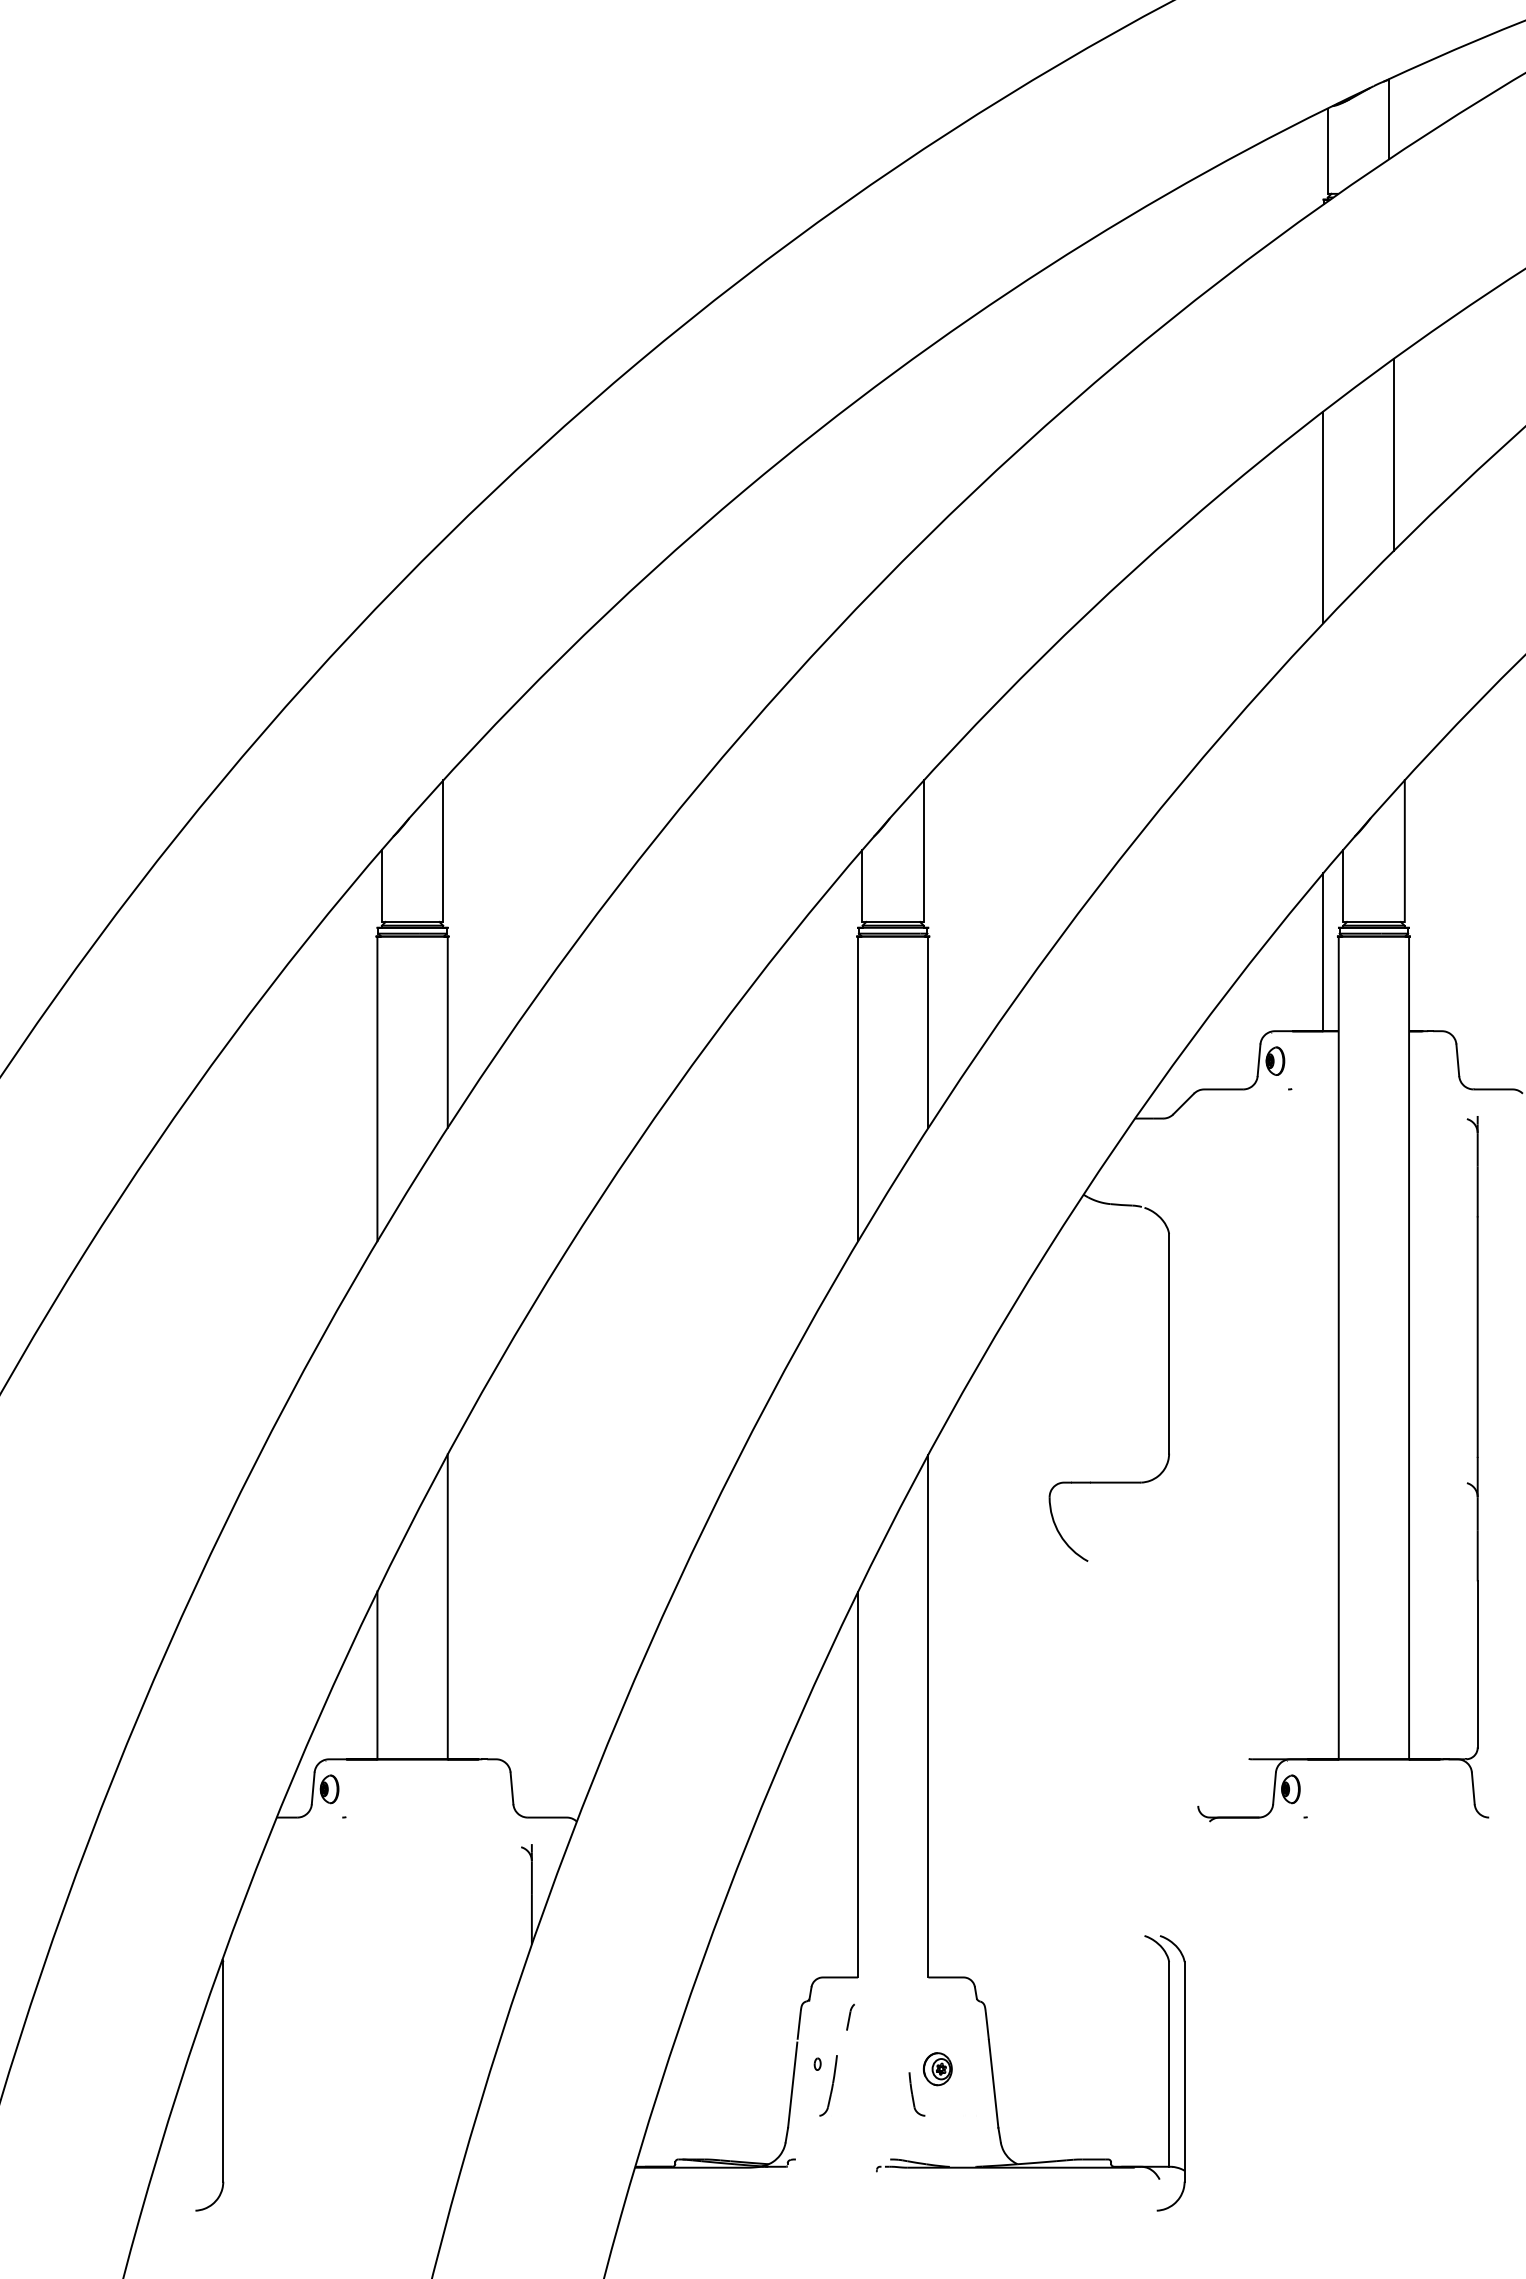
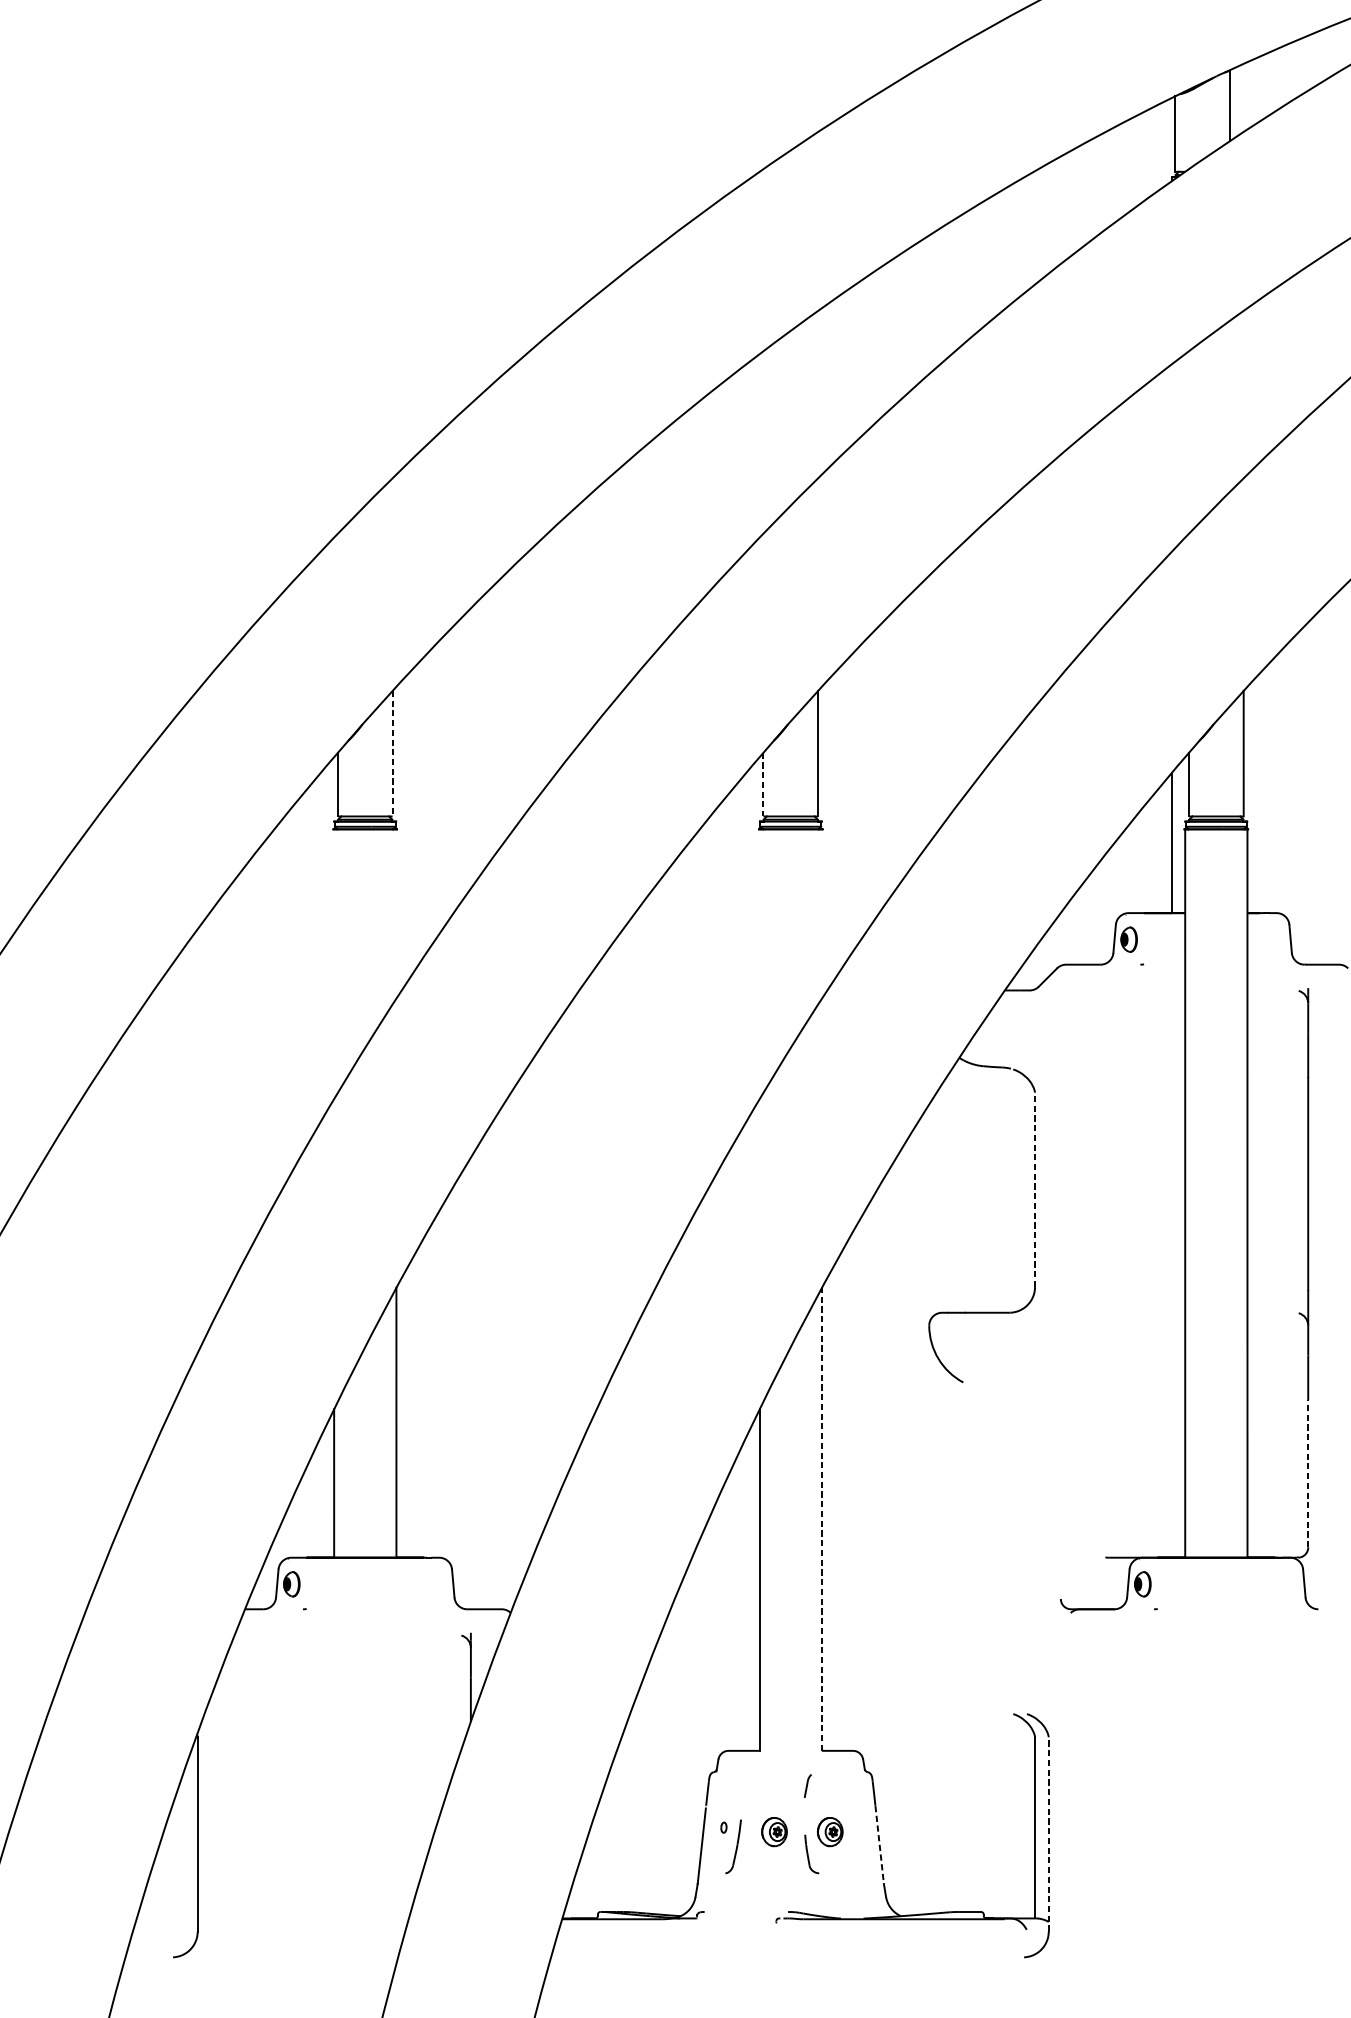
line: (1393, 454) -> (1233, 402), removed
line: (1323, 517) -> (1171, 458), removed
line: (443, 851) -> (392, 754), solid -> dashed
line: (862, 886) -> (763, 785), solid -> dashed
line: (447, 1031) -> (396, 913), removed
line: (928, 1031) -> (822, 913), removed
line: (377, 1088) -> (334, 963), removed
line: (858, 1088) -> (760, 963), removed
line: (1169, 1343) -> (1035, 1189), solid -> dashed
line: (1477, 1664) -> (1308, 1473), solid -> dashed
line: (928, 1715) -> (822, 1518), solid -> dashed
part: (850, 2016) -> (807, 1785), moved
part: (874, 2069) -> (774, 1832), added
line: (1184, 2071) -> (1048, 1834), solid -> dashed
line: (993, 2084) -> (879, 1845), solid -> dashed

